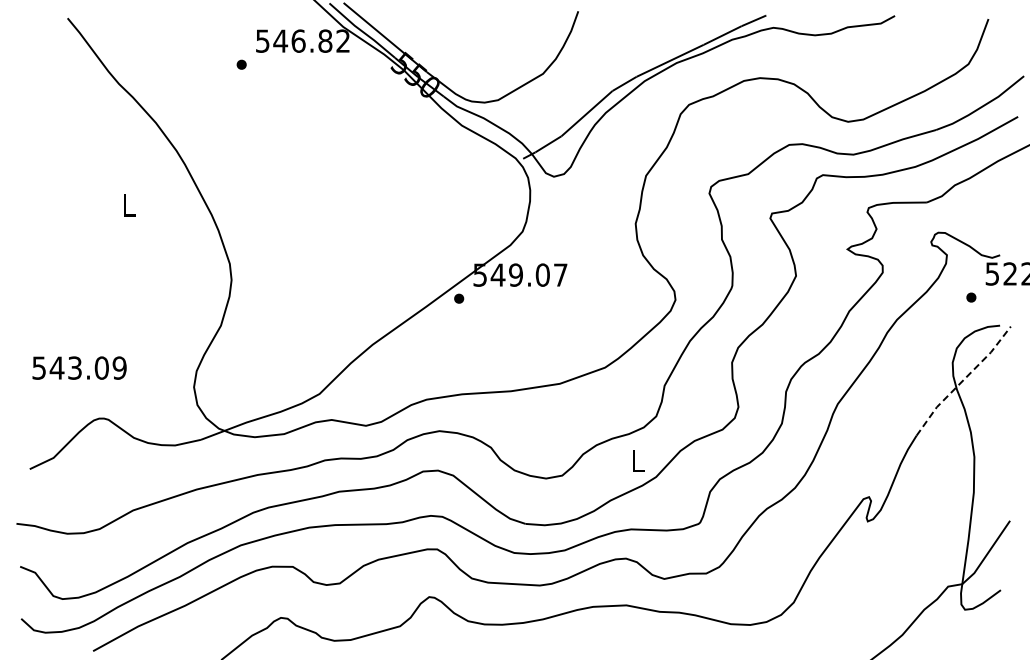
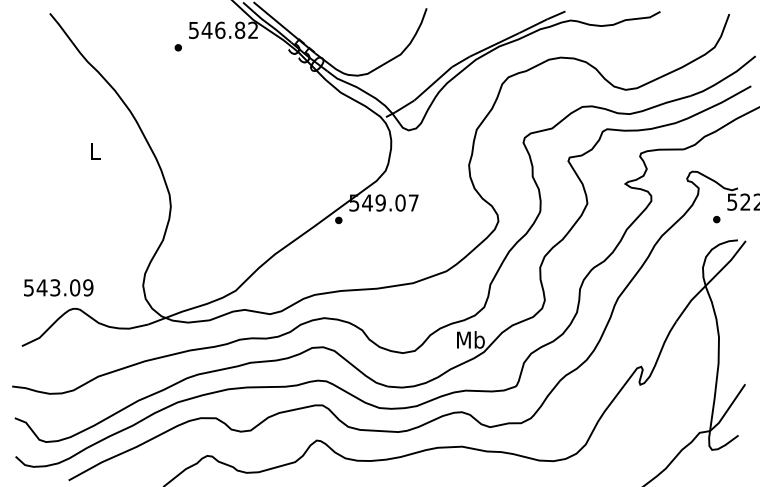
text: (79, 367) -> (58, 287), moved
line: (962, 380) -> (710, 280), dashed -> solid
text: (638, 460) -> (471, 339), L -> Mb

